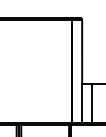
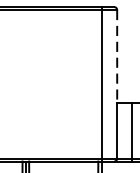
line: (82, 52) -> (117, 57), solid -> dashed

